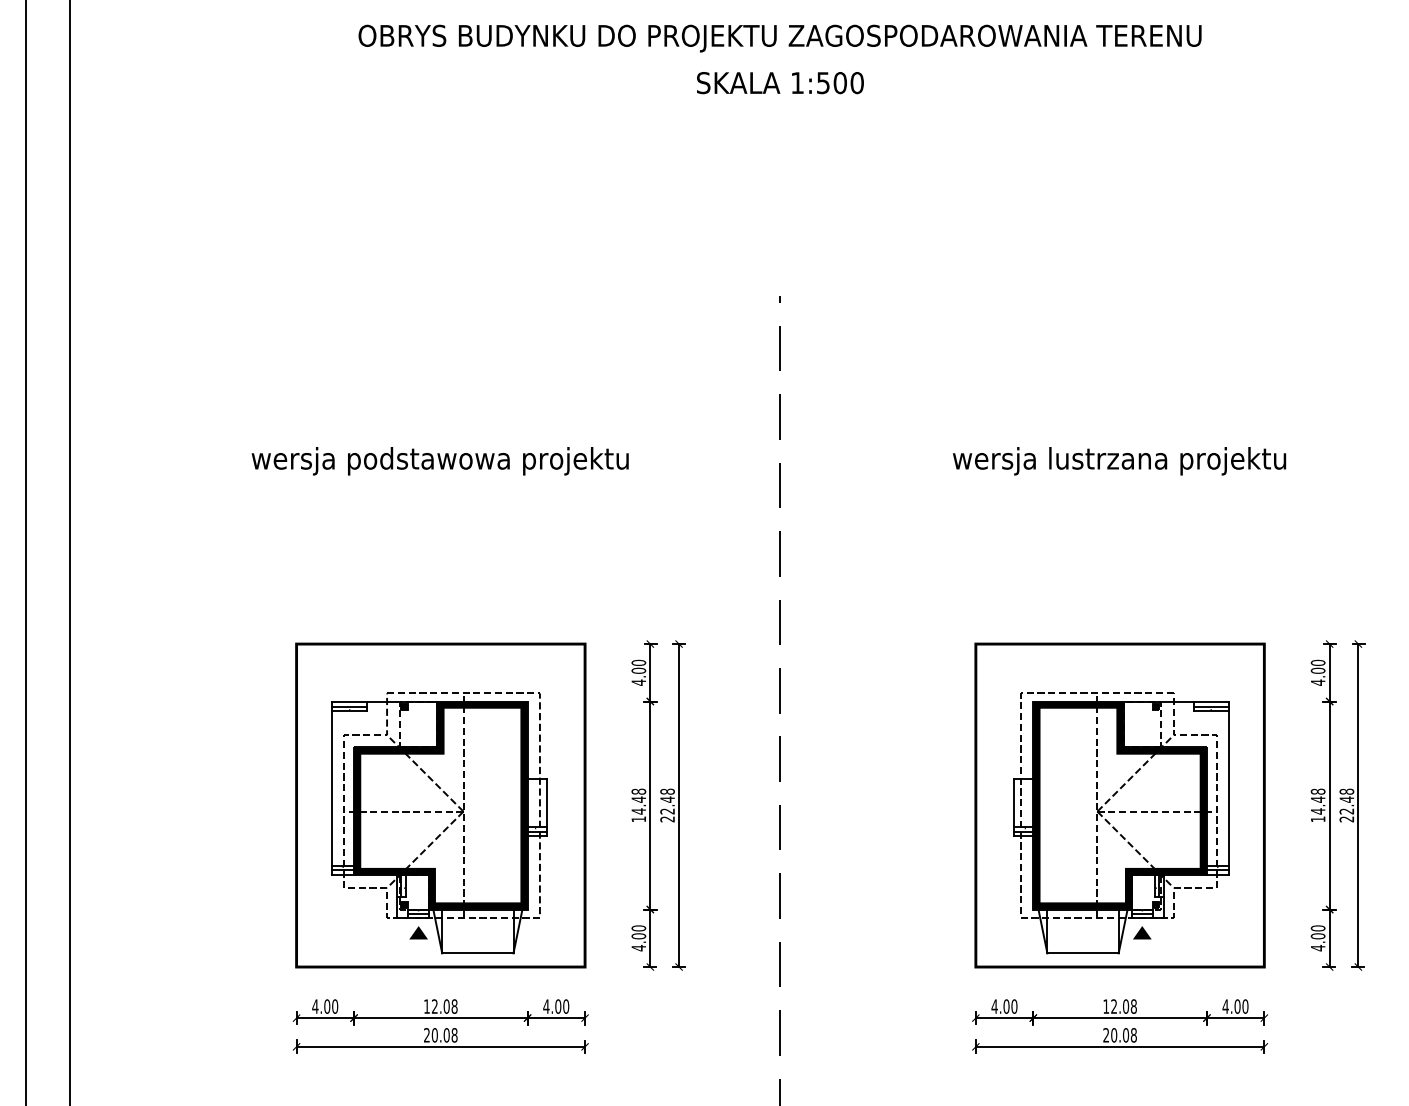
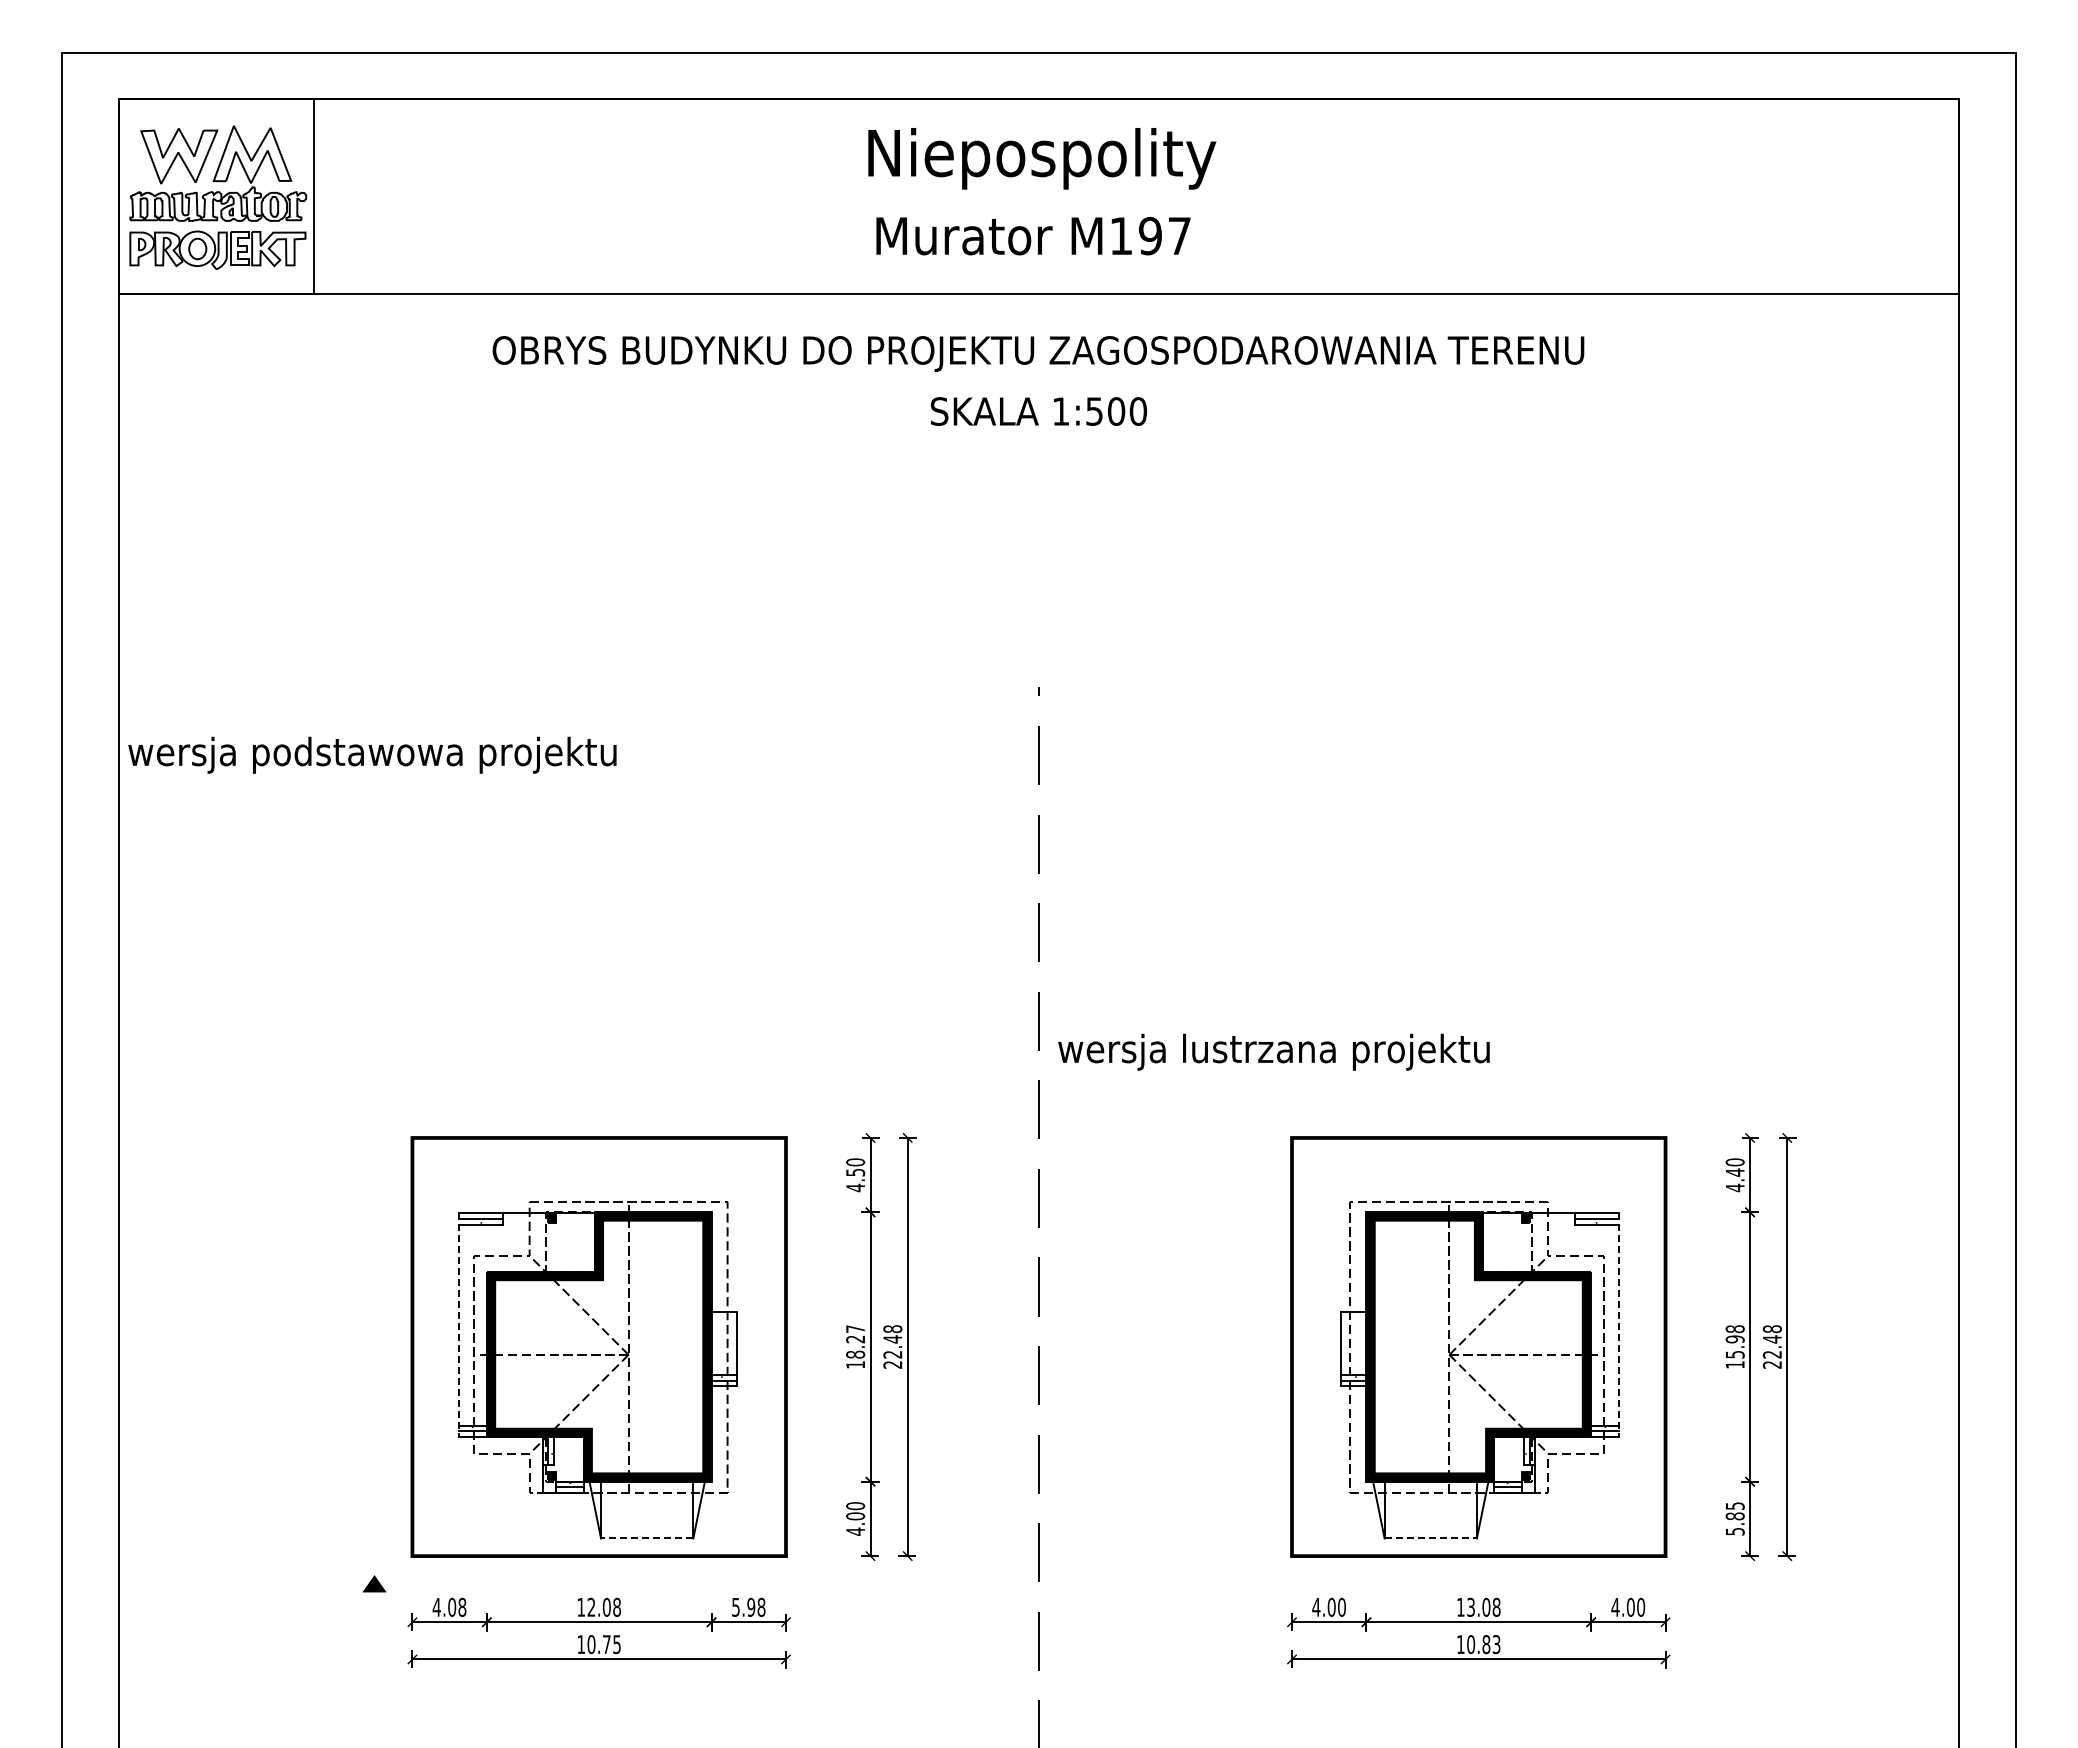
text: (440, 460) -> (372, 754), moved
text: (1119, 460) -> (1273, 1051), moved
text: (638, 670) -> (855, 1172), 4.00 -> 4.50
text: (1317, 670) -> (1734, 1172), 4.00 -> 4.40
line: (332, 788) -> (458, 1325), solid -> dashed
line: (1228, 788) -> (1619, 1325), solid -> dashed
text: (638, 801) -> (855, 1341), 14.48 -> 18.27
text: (1317, 805) -> (1734, 1346), 14.48 -> 15.98
part: (418, 932) -> (374, 1583), moved
fill: (1142, 932) -> (1507, 1511), removed
text: (1317, 937) -> (1734, 1518), 4.00 -> 5.85
line: (477, 953) -> (646, 1538), solid -> dashed
line: (1083, 953) -> (1431, 1538), solid -> dashed
text: (335, 1006) -> (462, 1607), 4.00 -> 4.08
text: (556, 1006) -> (748, 1607), 4.00 -> 5.98
text: (1113, 1006) -> (1470, 1607), 12.08 -> 13.08
text: (441, 1035) -> (599, 1644), 20.08 -> 10.75
text: (1119, 1035) -> (1478, 1644), 20.08 -> 10.83

